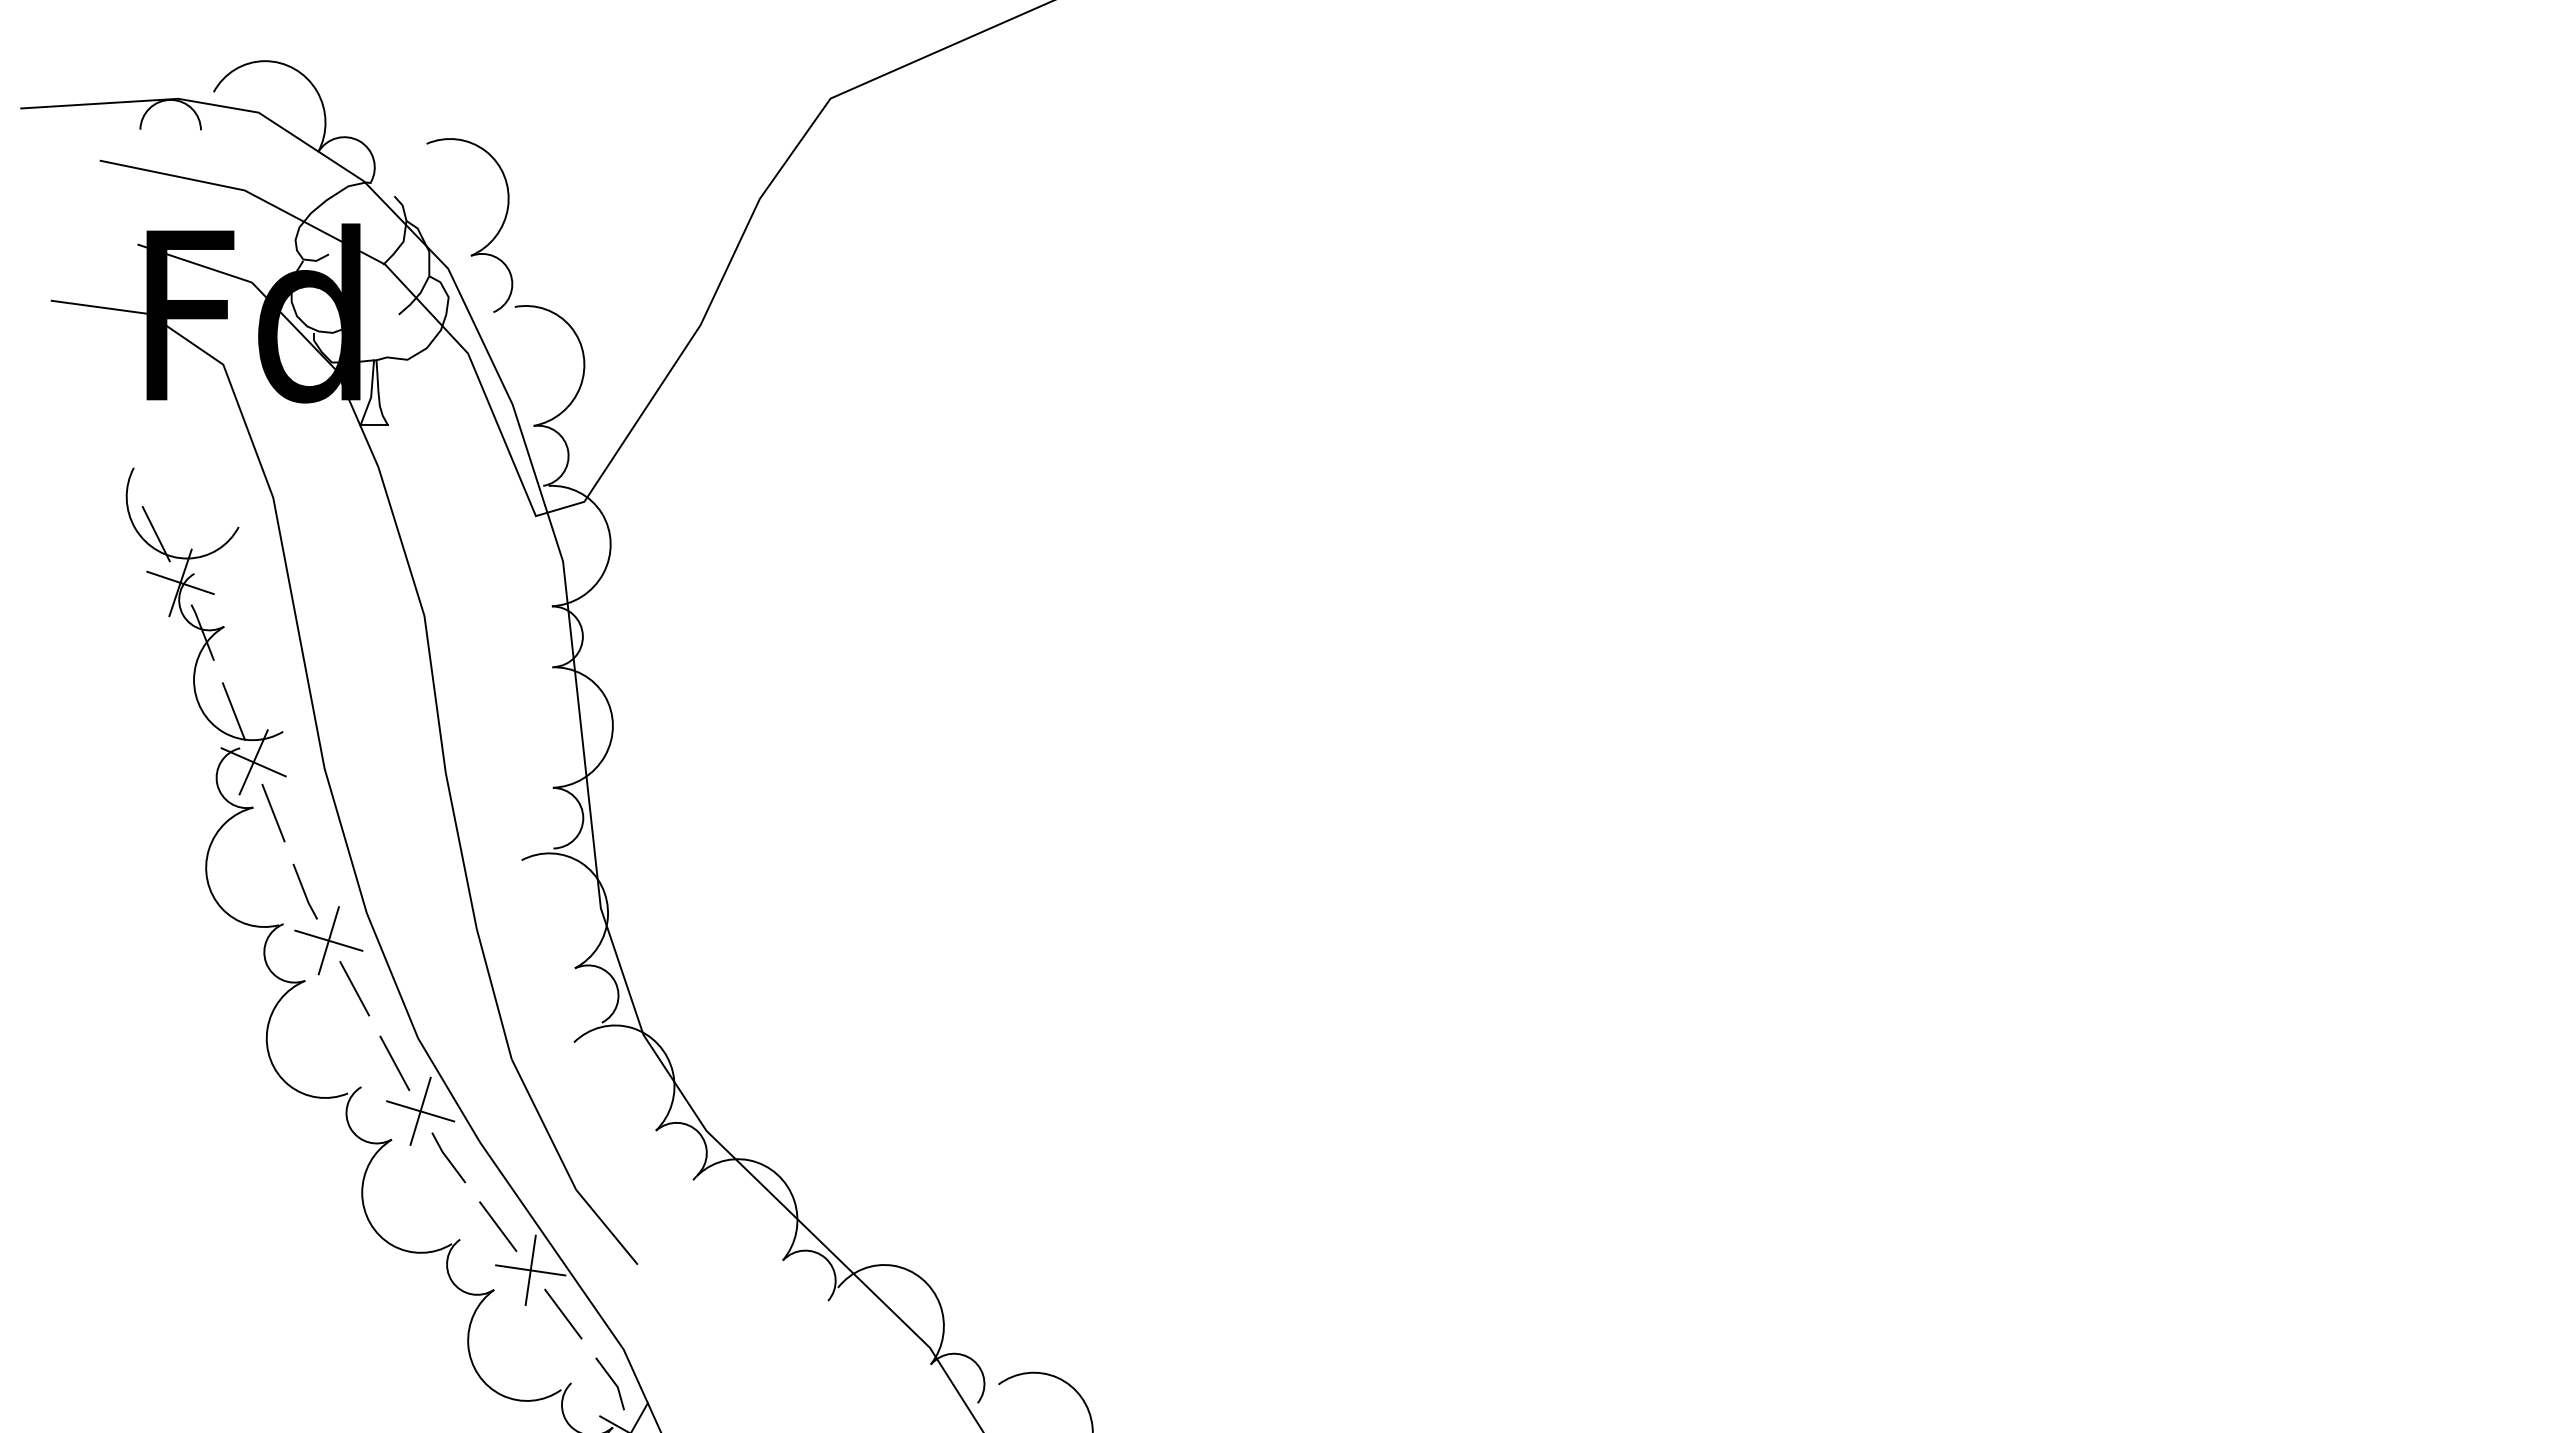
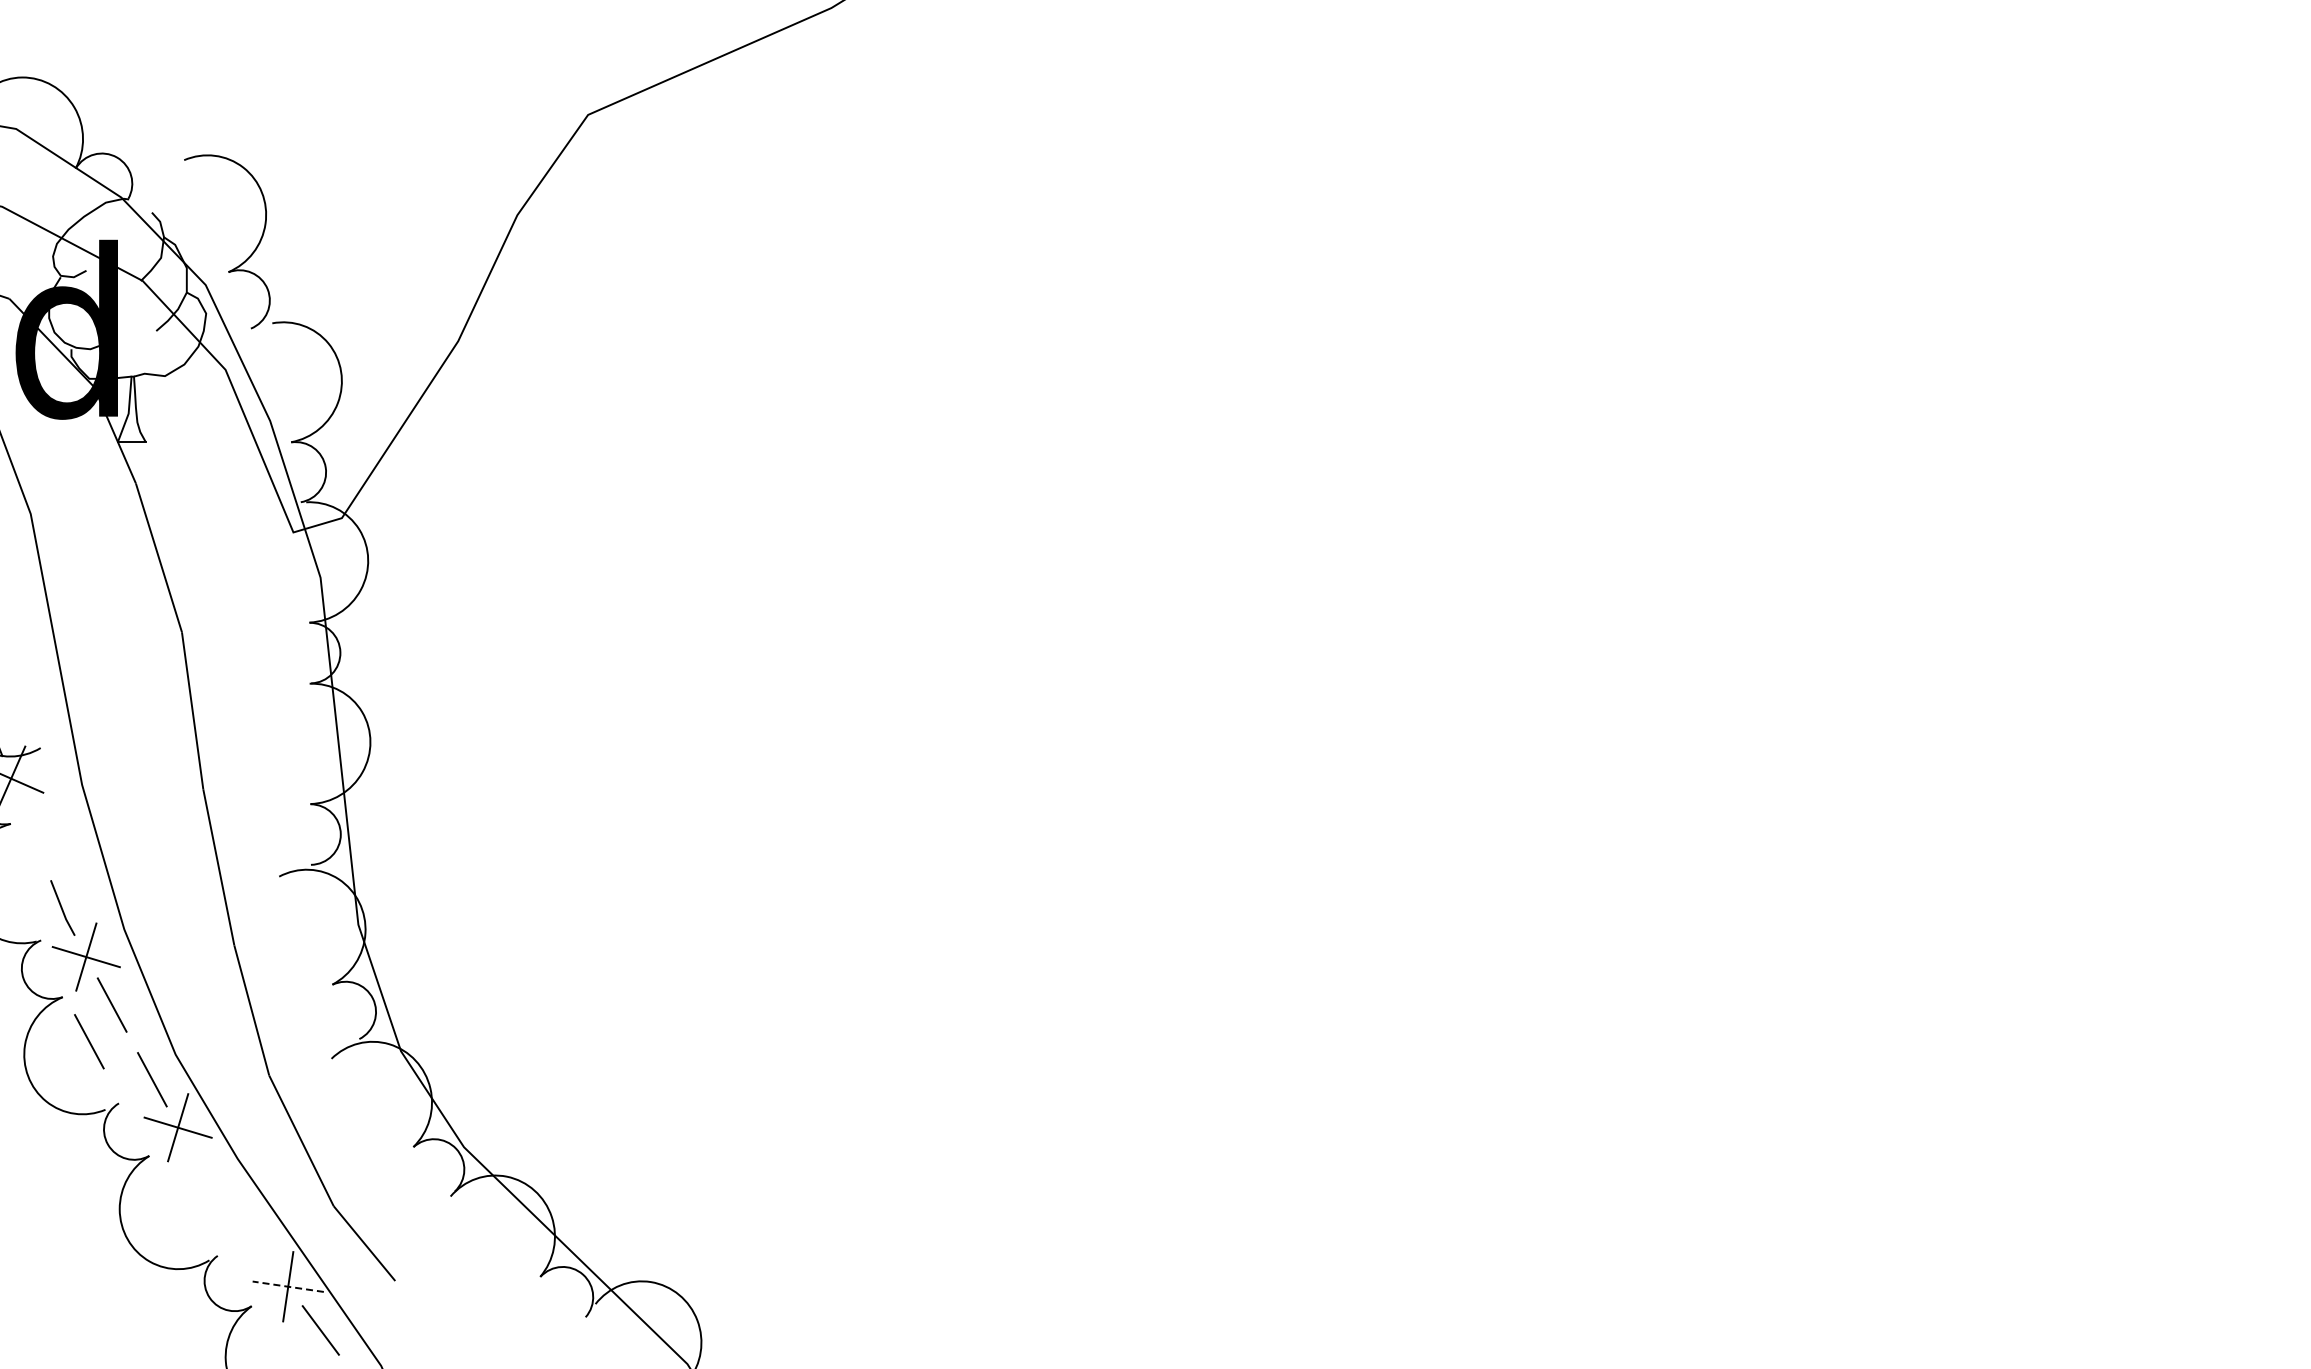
line: (273, 812) -> (31, 828), removed
line: (331, 1024) -> (89, 1040), added
line: (447, 1157) -> (205, 1173), removed
line: (498, 1226) -> (256, 1242), removed
line: (530, 1270) -> (288, 1286), solid -> dashed

